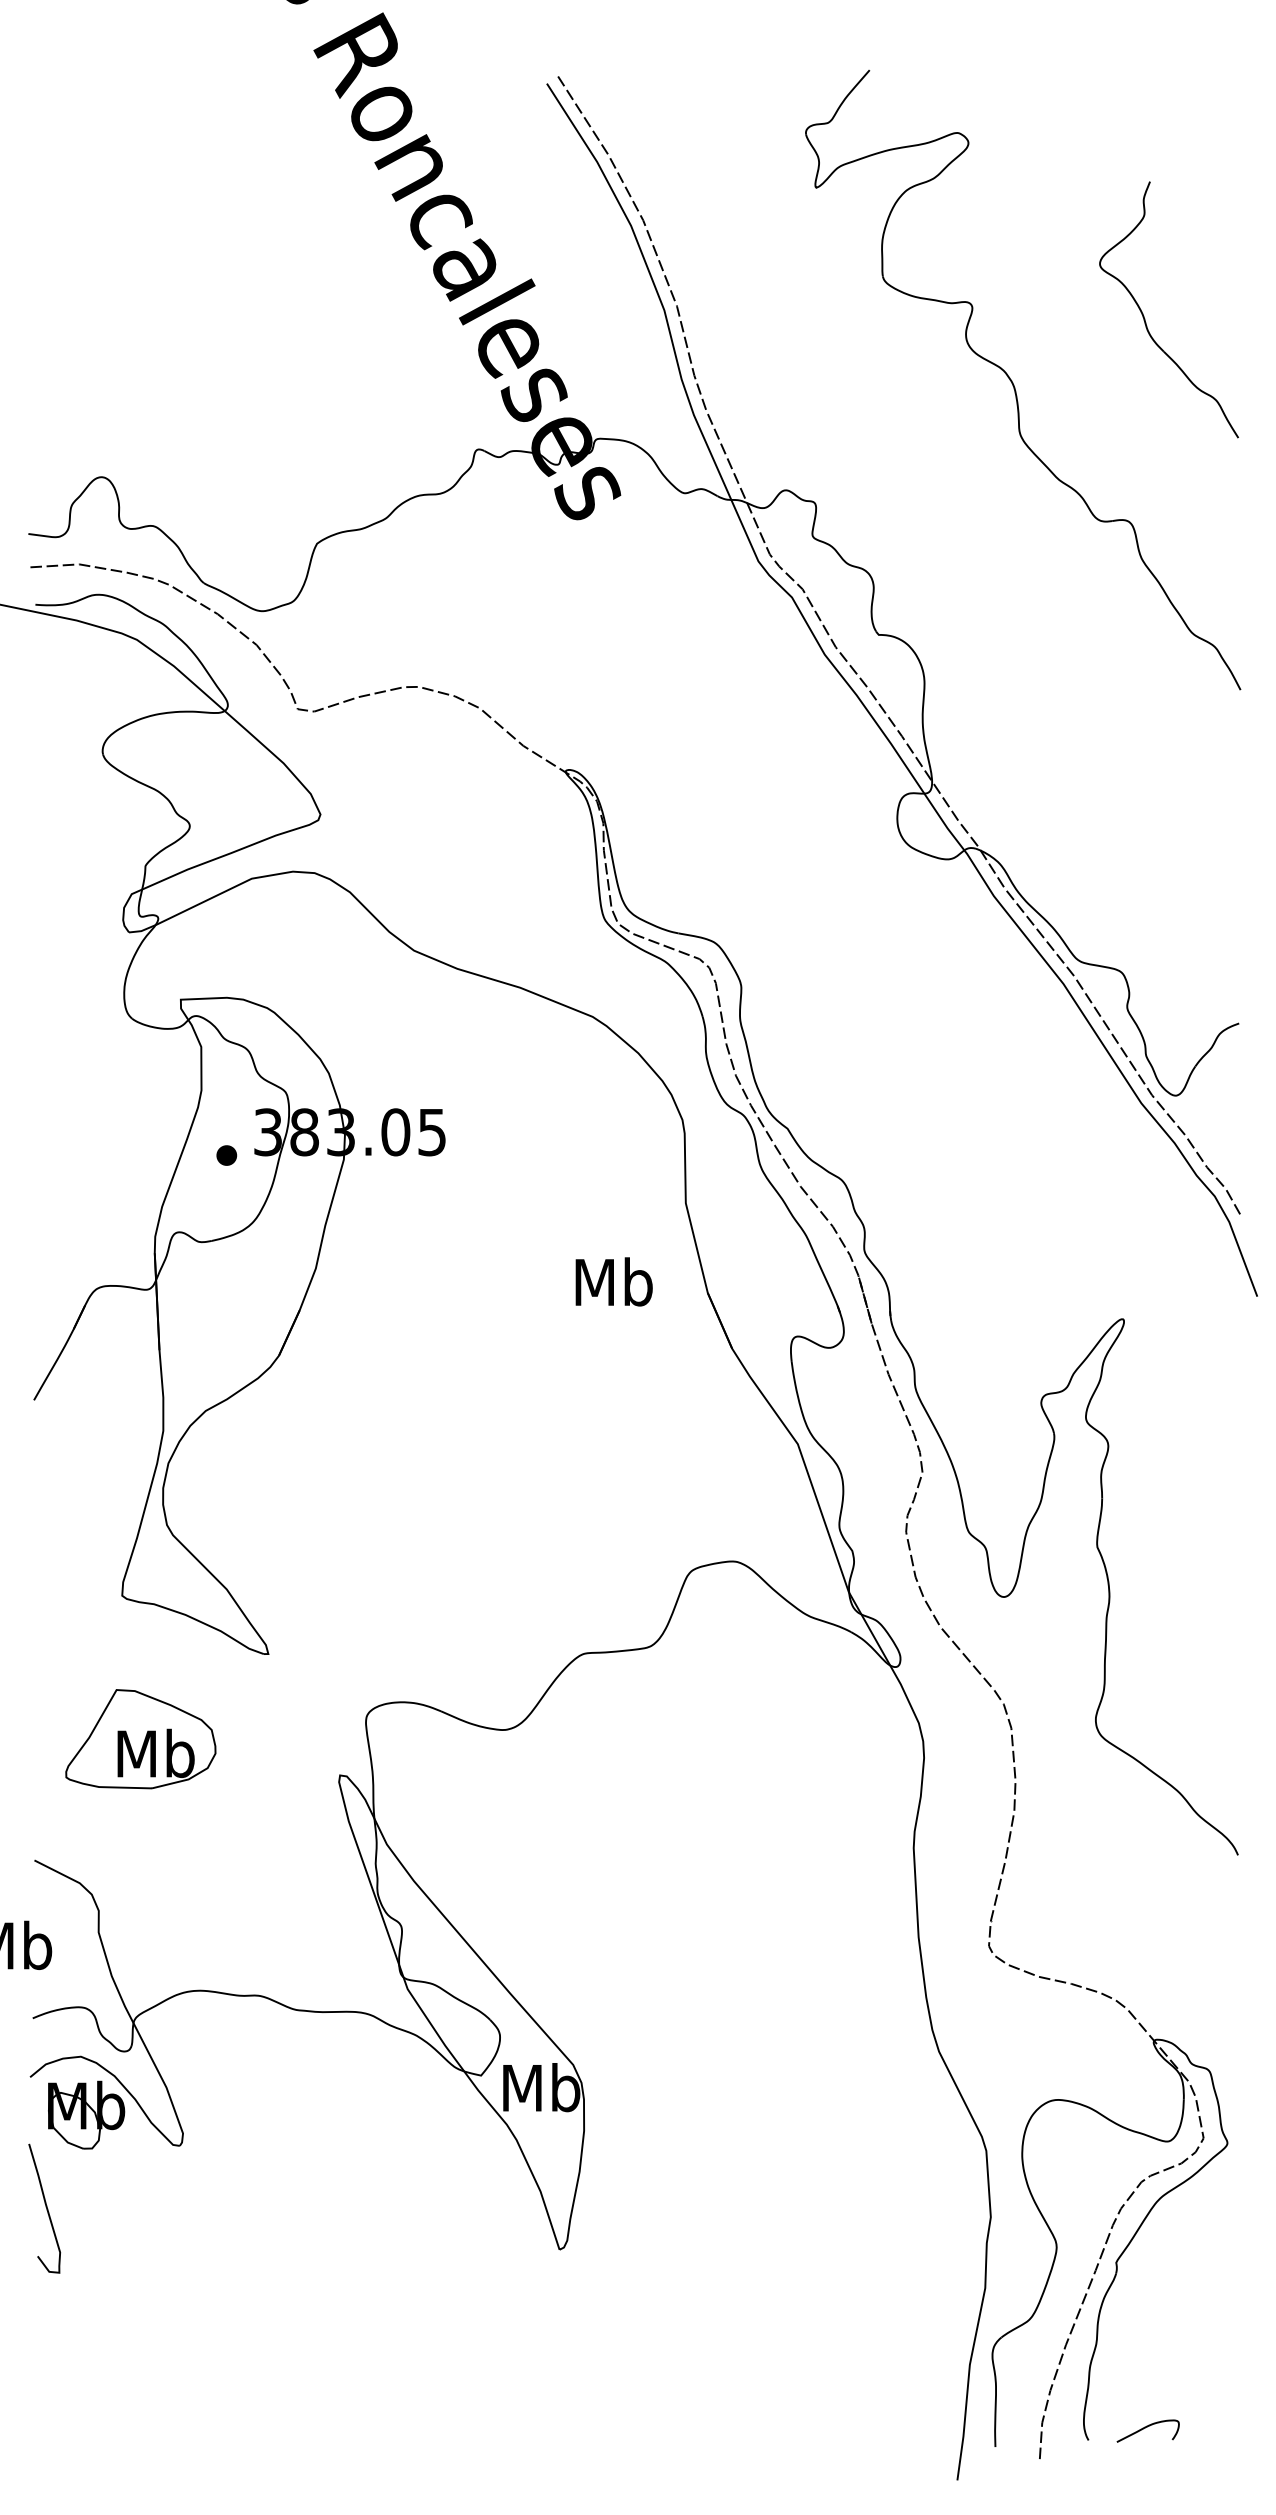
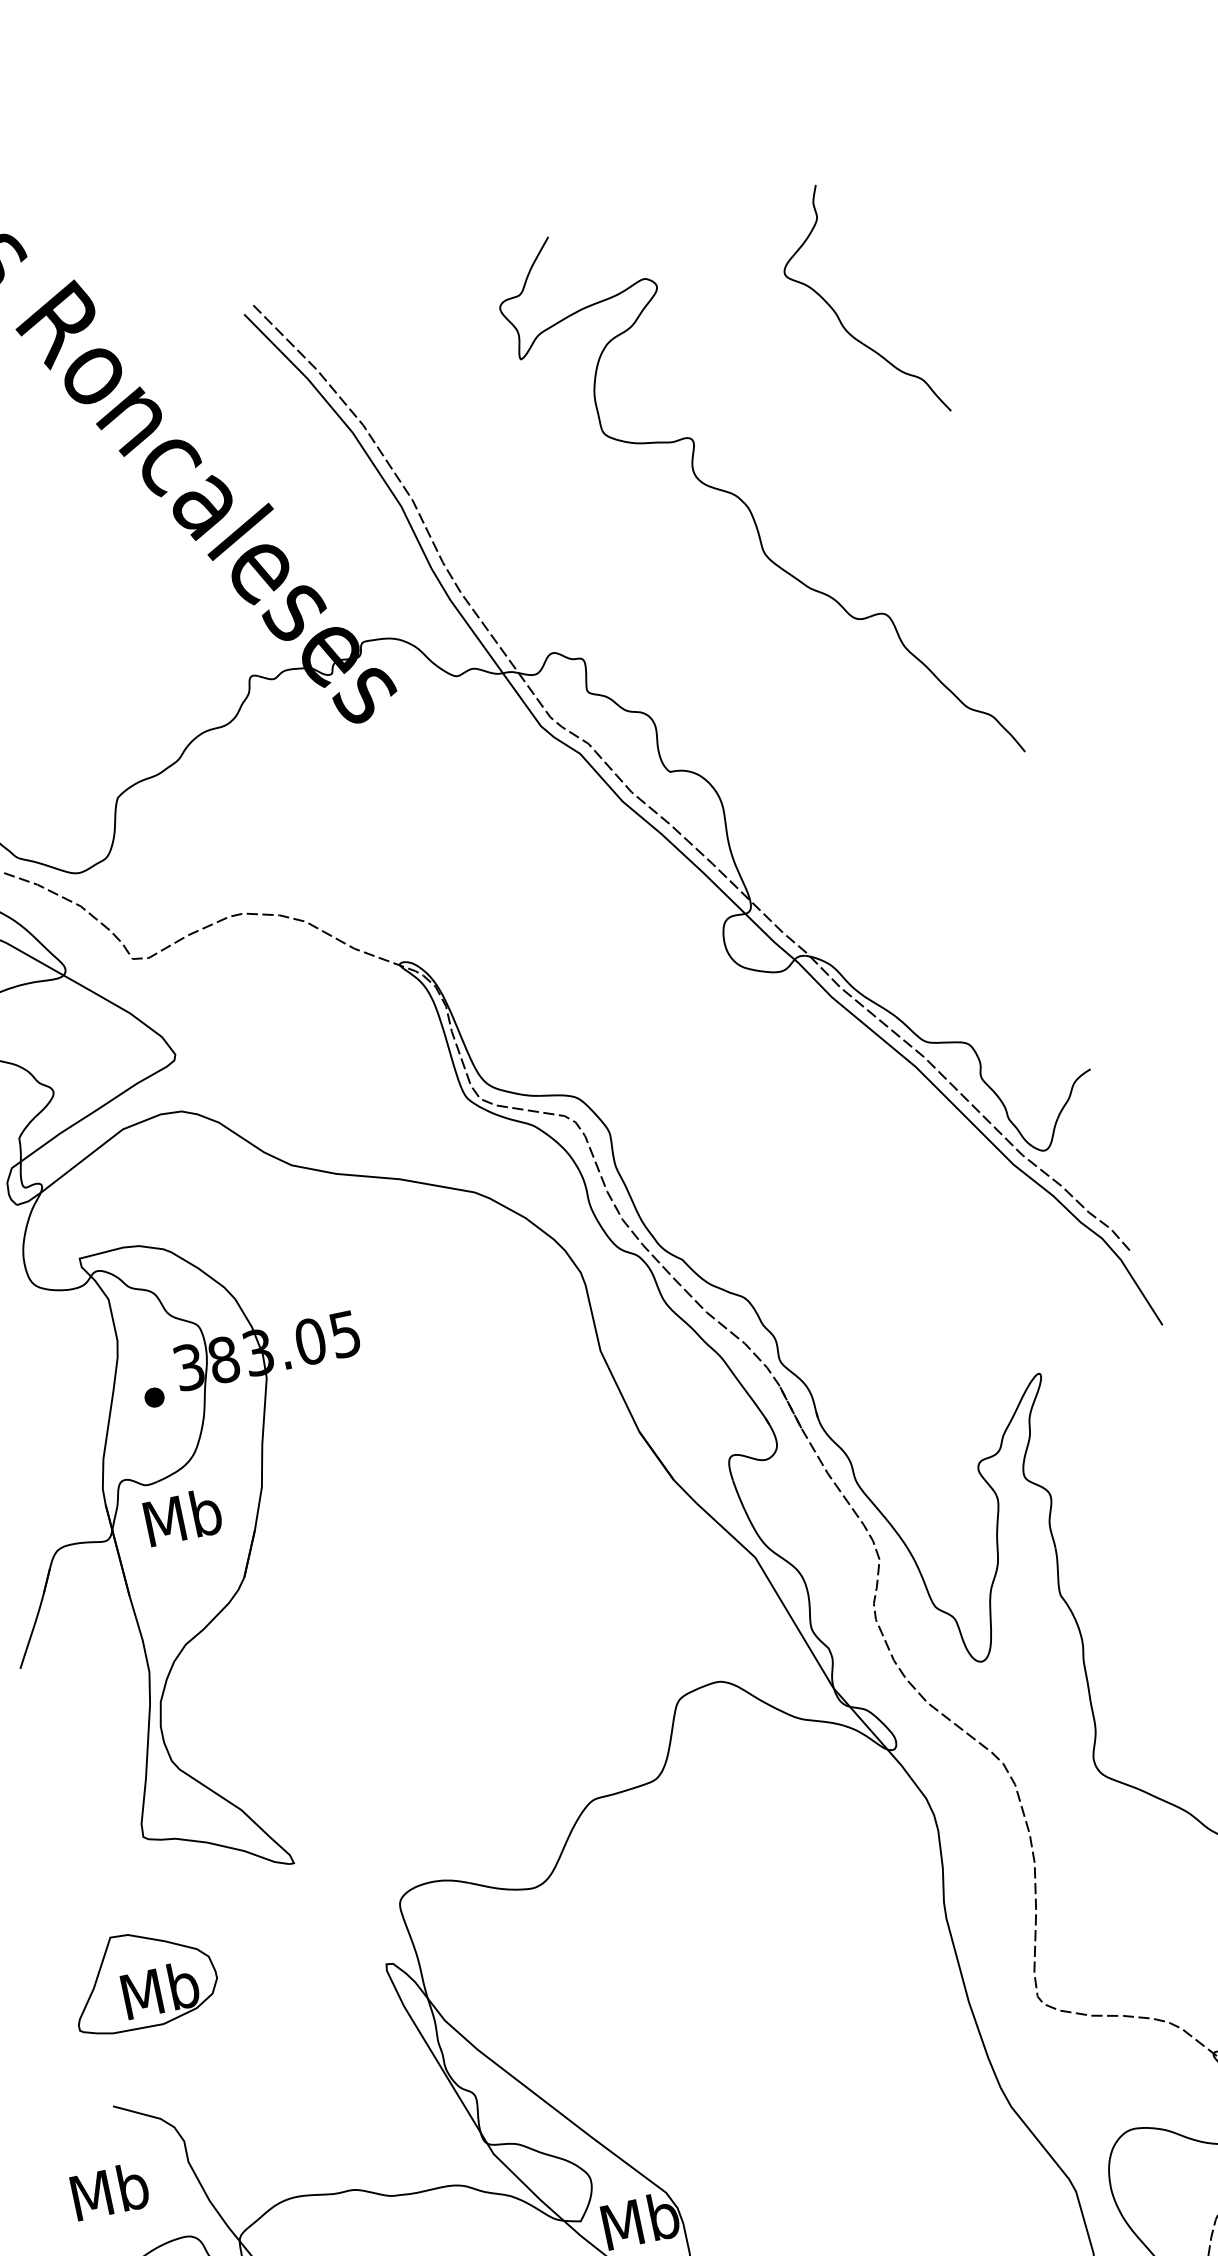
part: (1145, 318) -> (838, 316), moved
text: (613, 1281) -> (182, 1516), moved
part: (140, 1739) -> (142, 1979), moved

